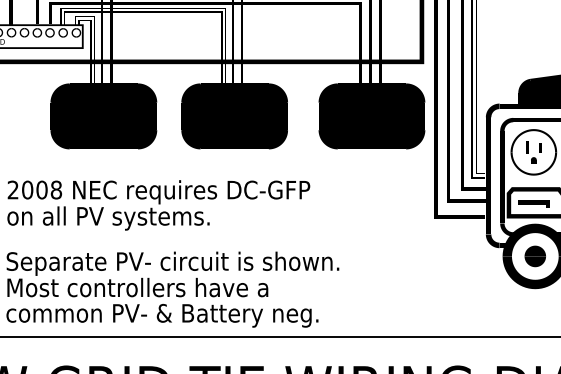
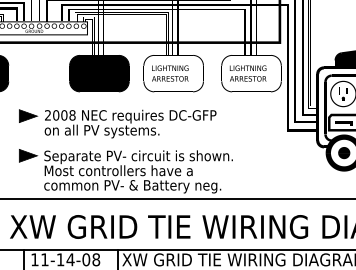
fill: (234, 116) -> (173, 73), removed
fill: (371, 116) -> (251, 73), removed

